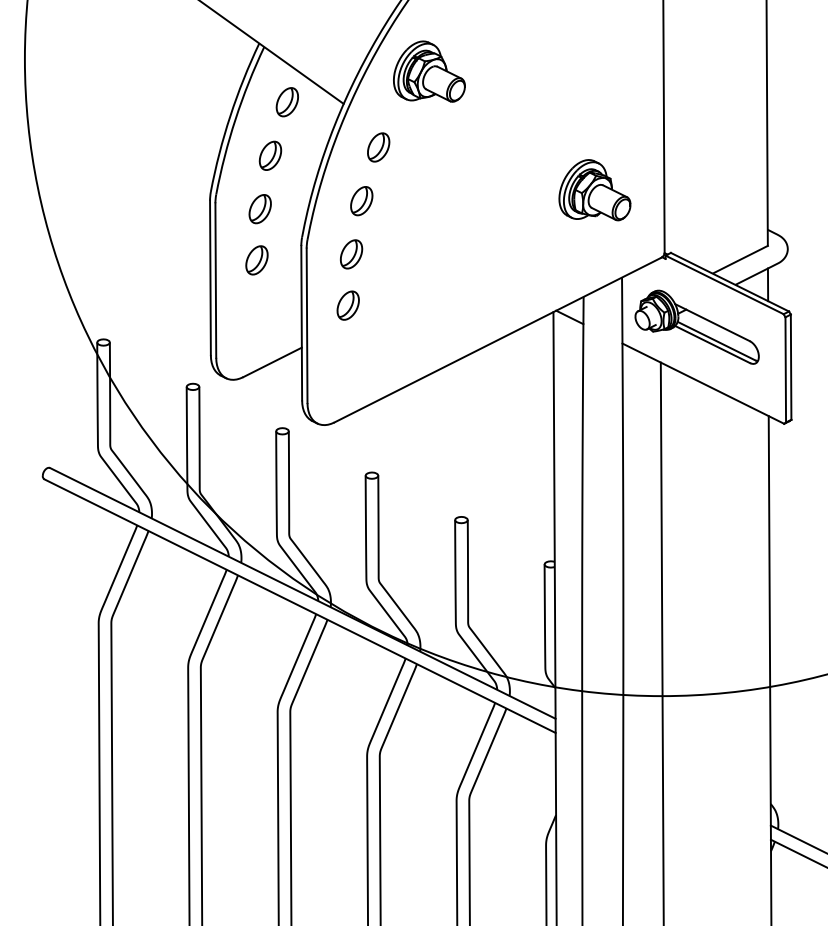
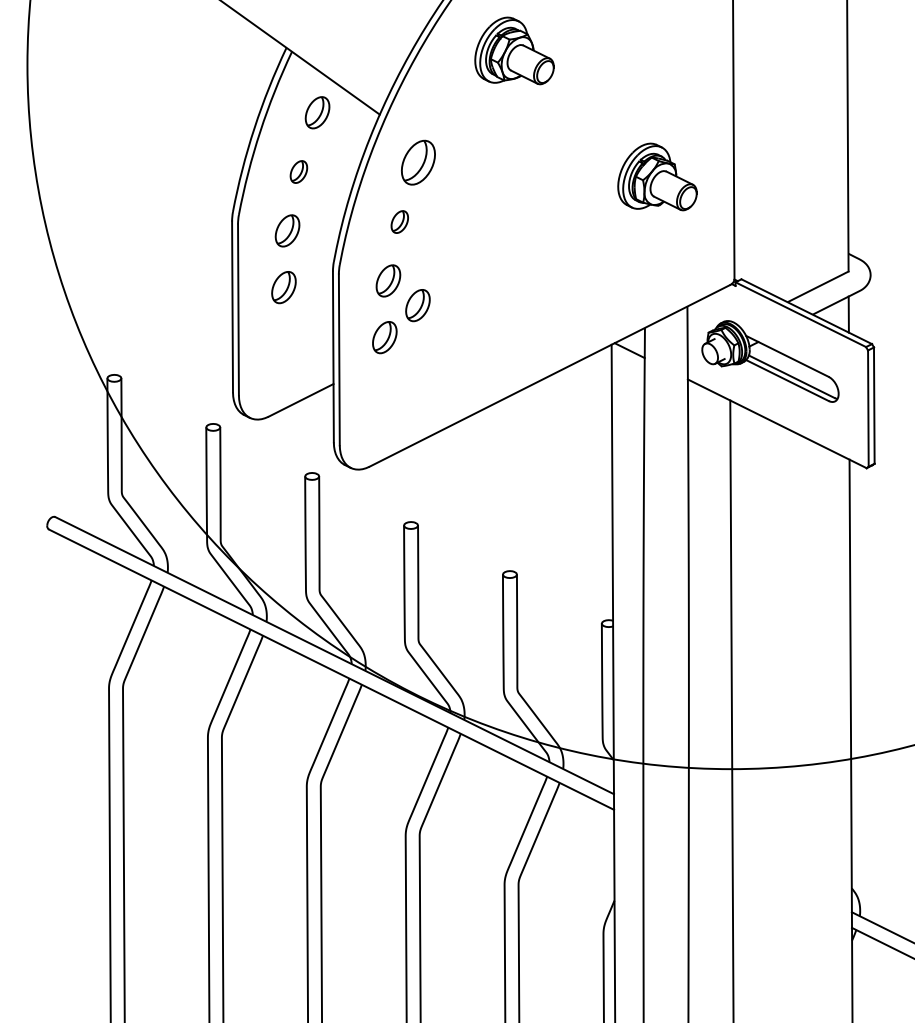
part: (429, 71) -> (514, 50), moved
part: (378, 147) -> (418, 162), size x1.4
part: (270, 155) -> (298, 171), size x0.7
part: (594, 189) -> (657, 176), moved
part: (361, 200) -> (399, 221), size x0.7
part: (377, 276) -> (417, 305), added

